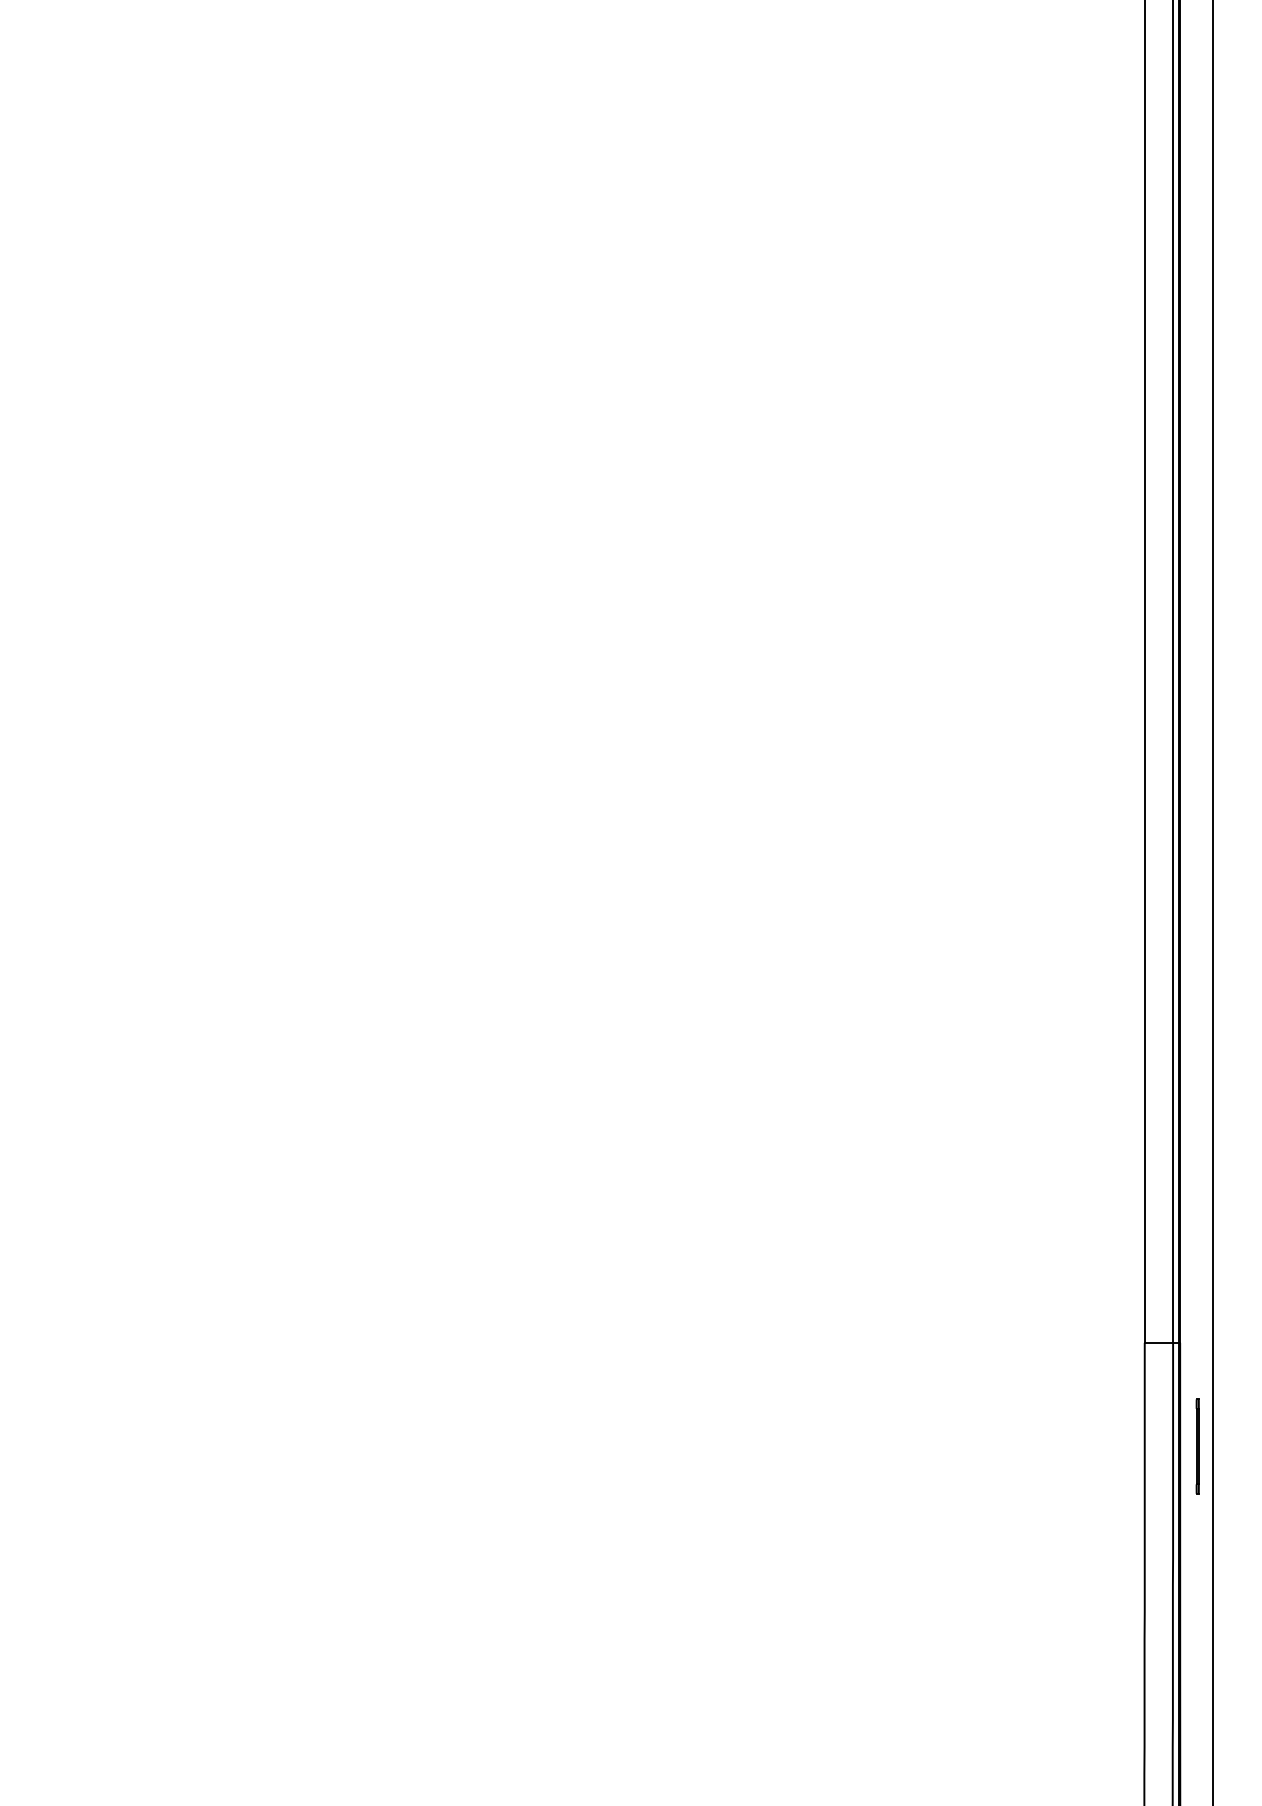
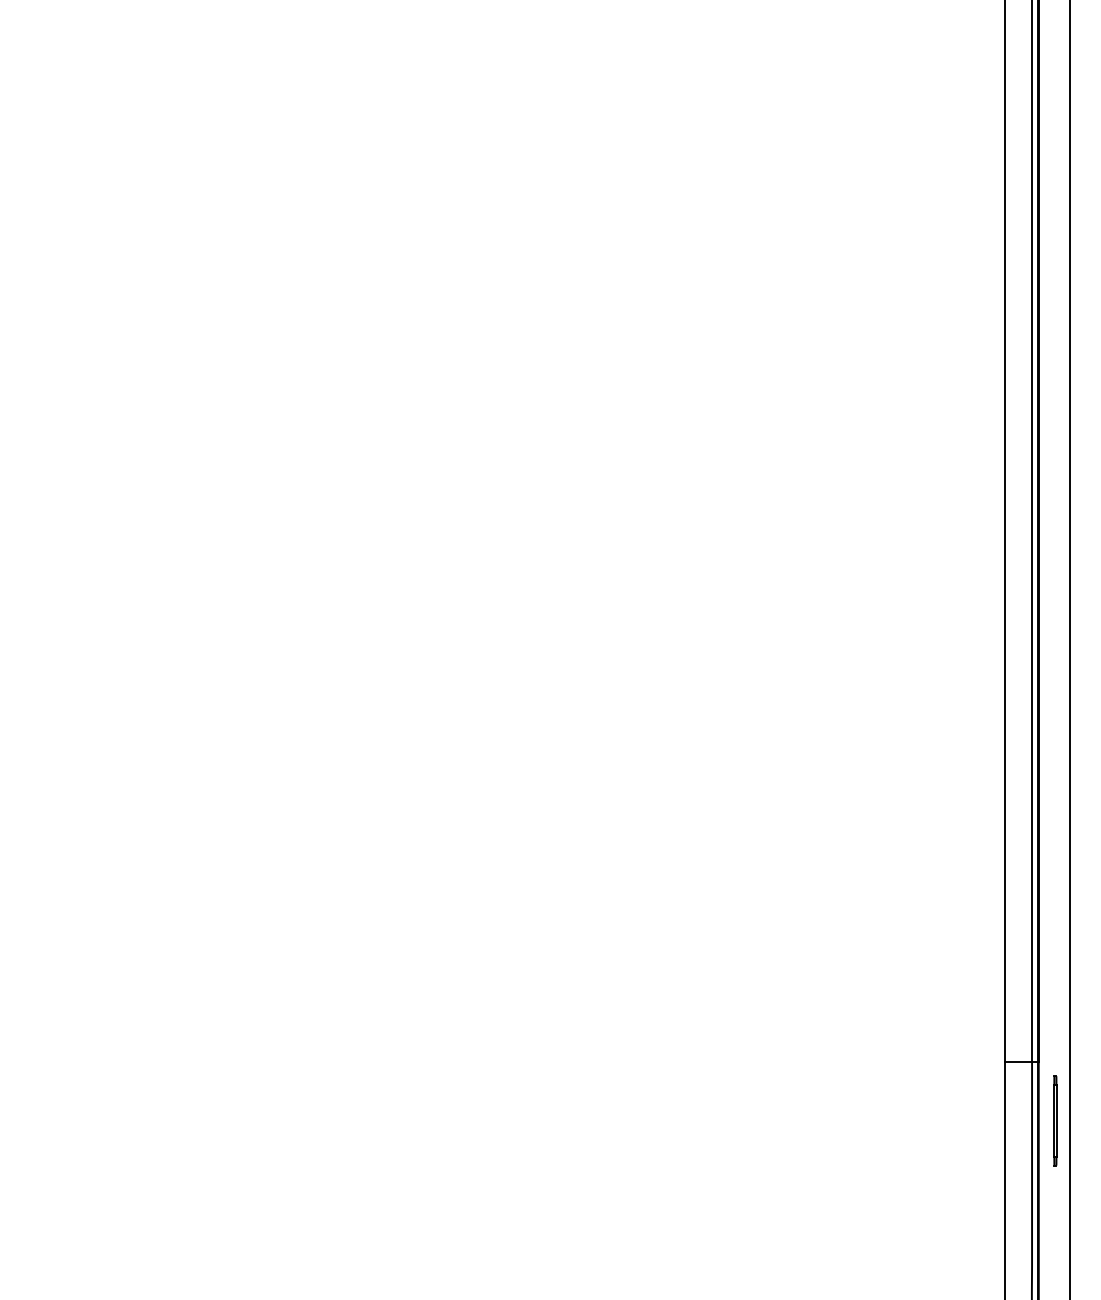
line: (1197, 1446) -> (1055, 1120), moved

